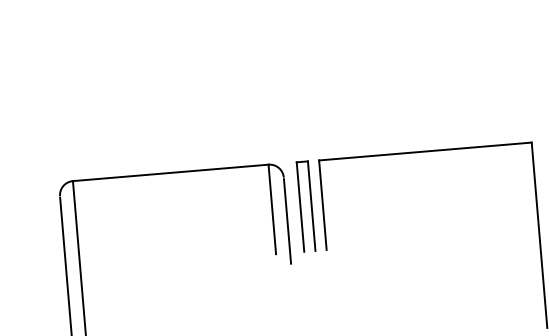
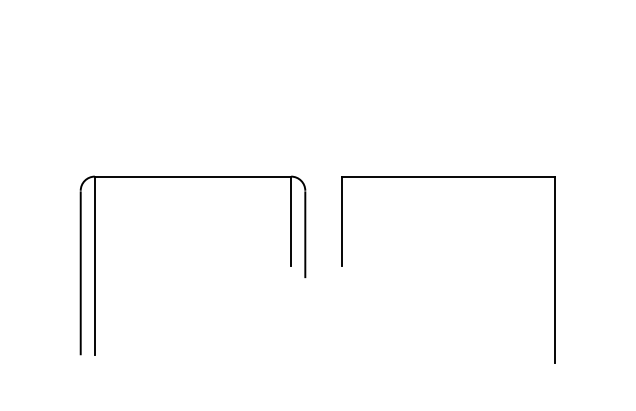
part: (305, 206) -> (324, 221), removed

